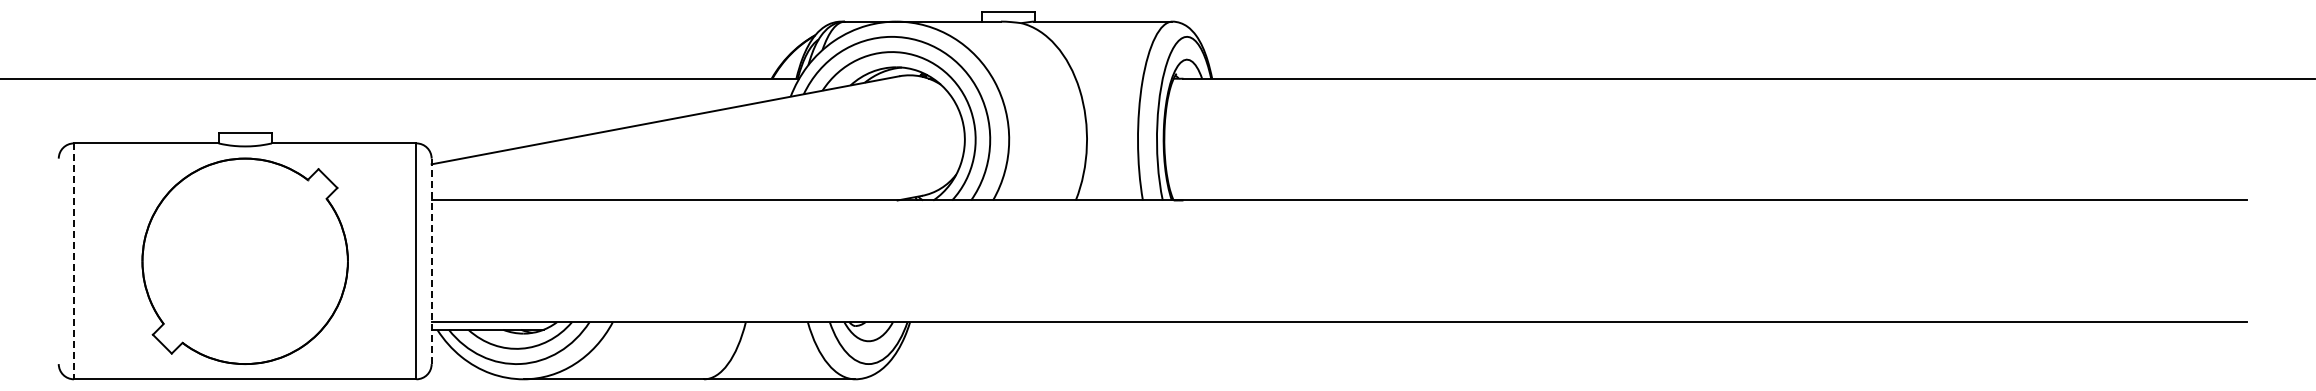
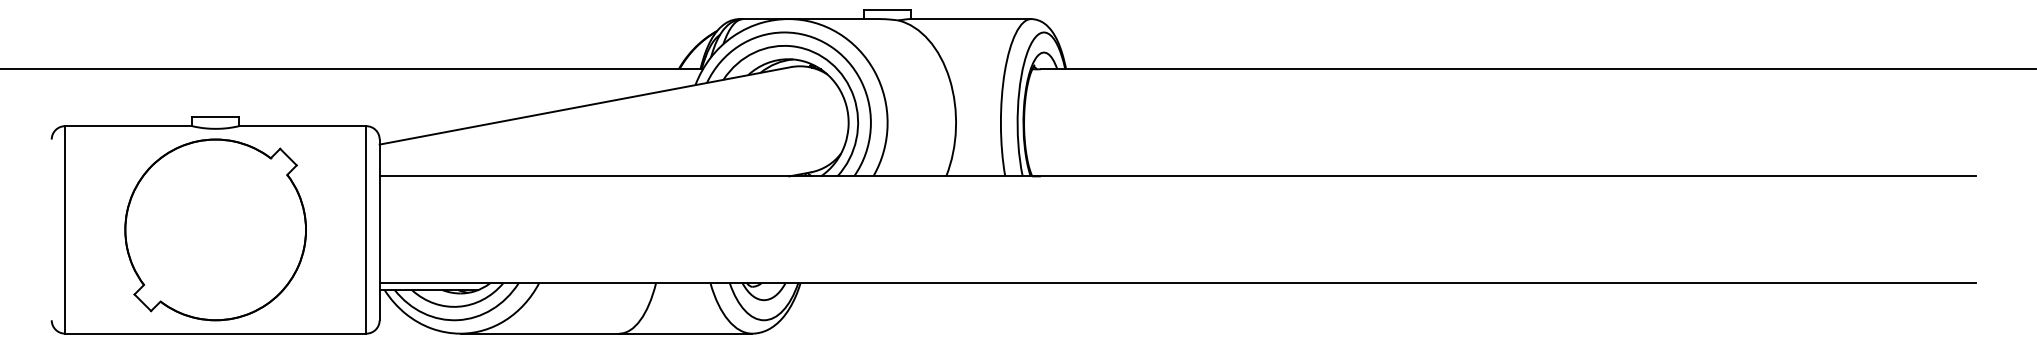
line: (73, 261) -> (64, 230), dashed -> solid
line: (431, 261) -> (379, 230), dashed -> solid

